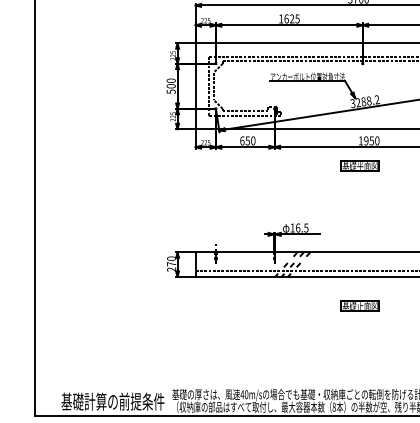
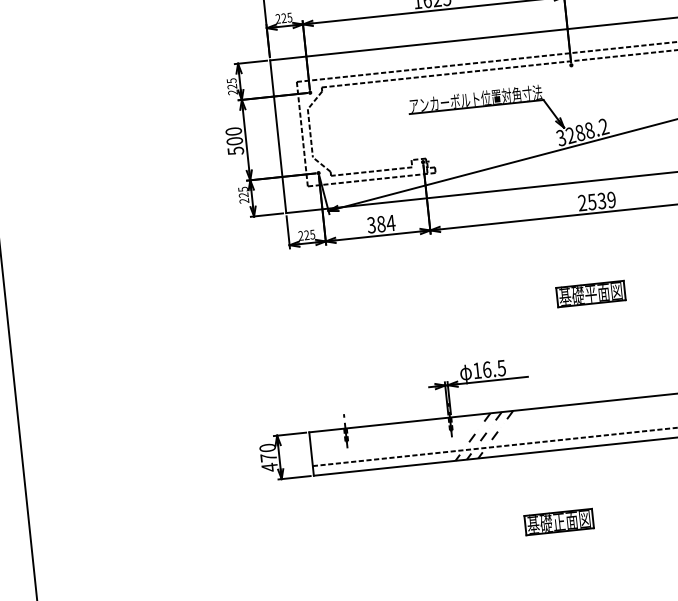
text: (247, 140) -> (380, 223), 650 -> 384
text: (368, 140) -> (595, 200), 1950 -> 2539
part: (359, 165) -> (589, 293), moved
text: (171, 269) -> (269, 467), 270 -> 470
part: (359, 305) -> (557, 521), moved

